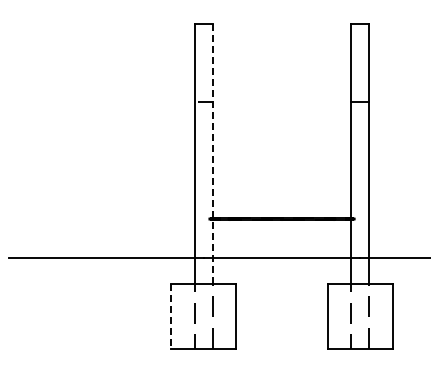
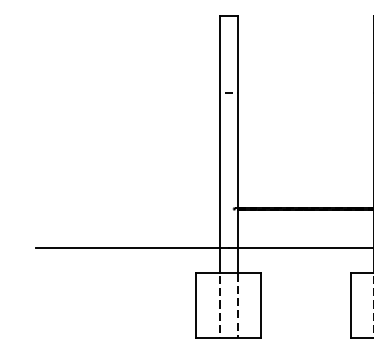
line: (212, 153) -> (237, 144), dashed -> solid
line: (171, 316) -> (196, 305), dashed -> solid

